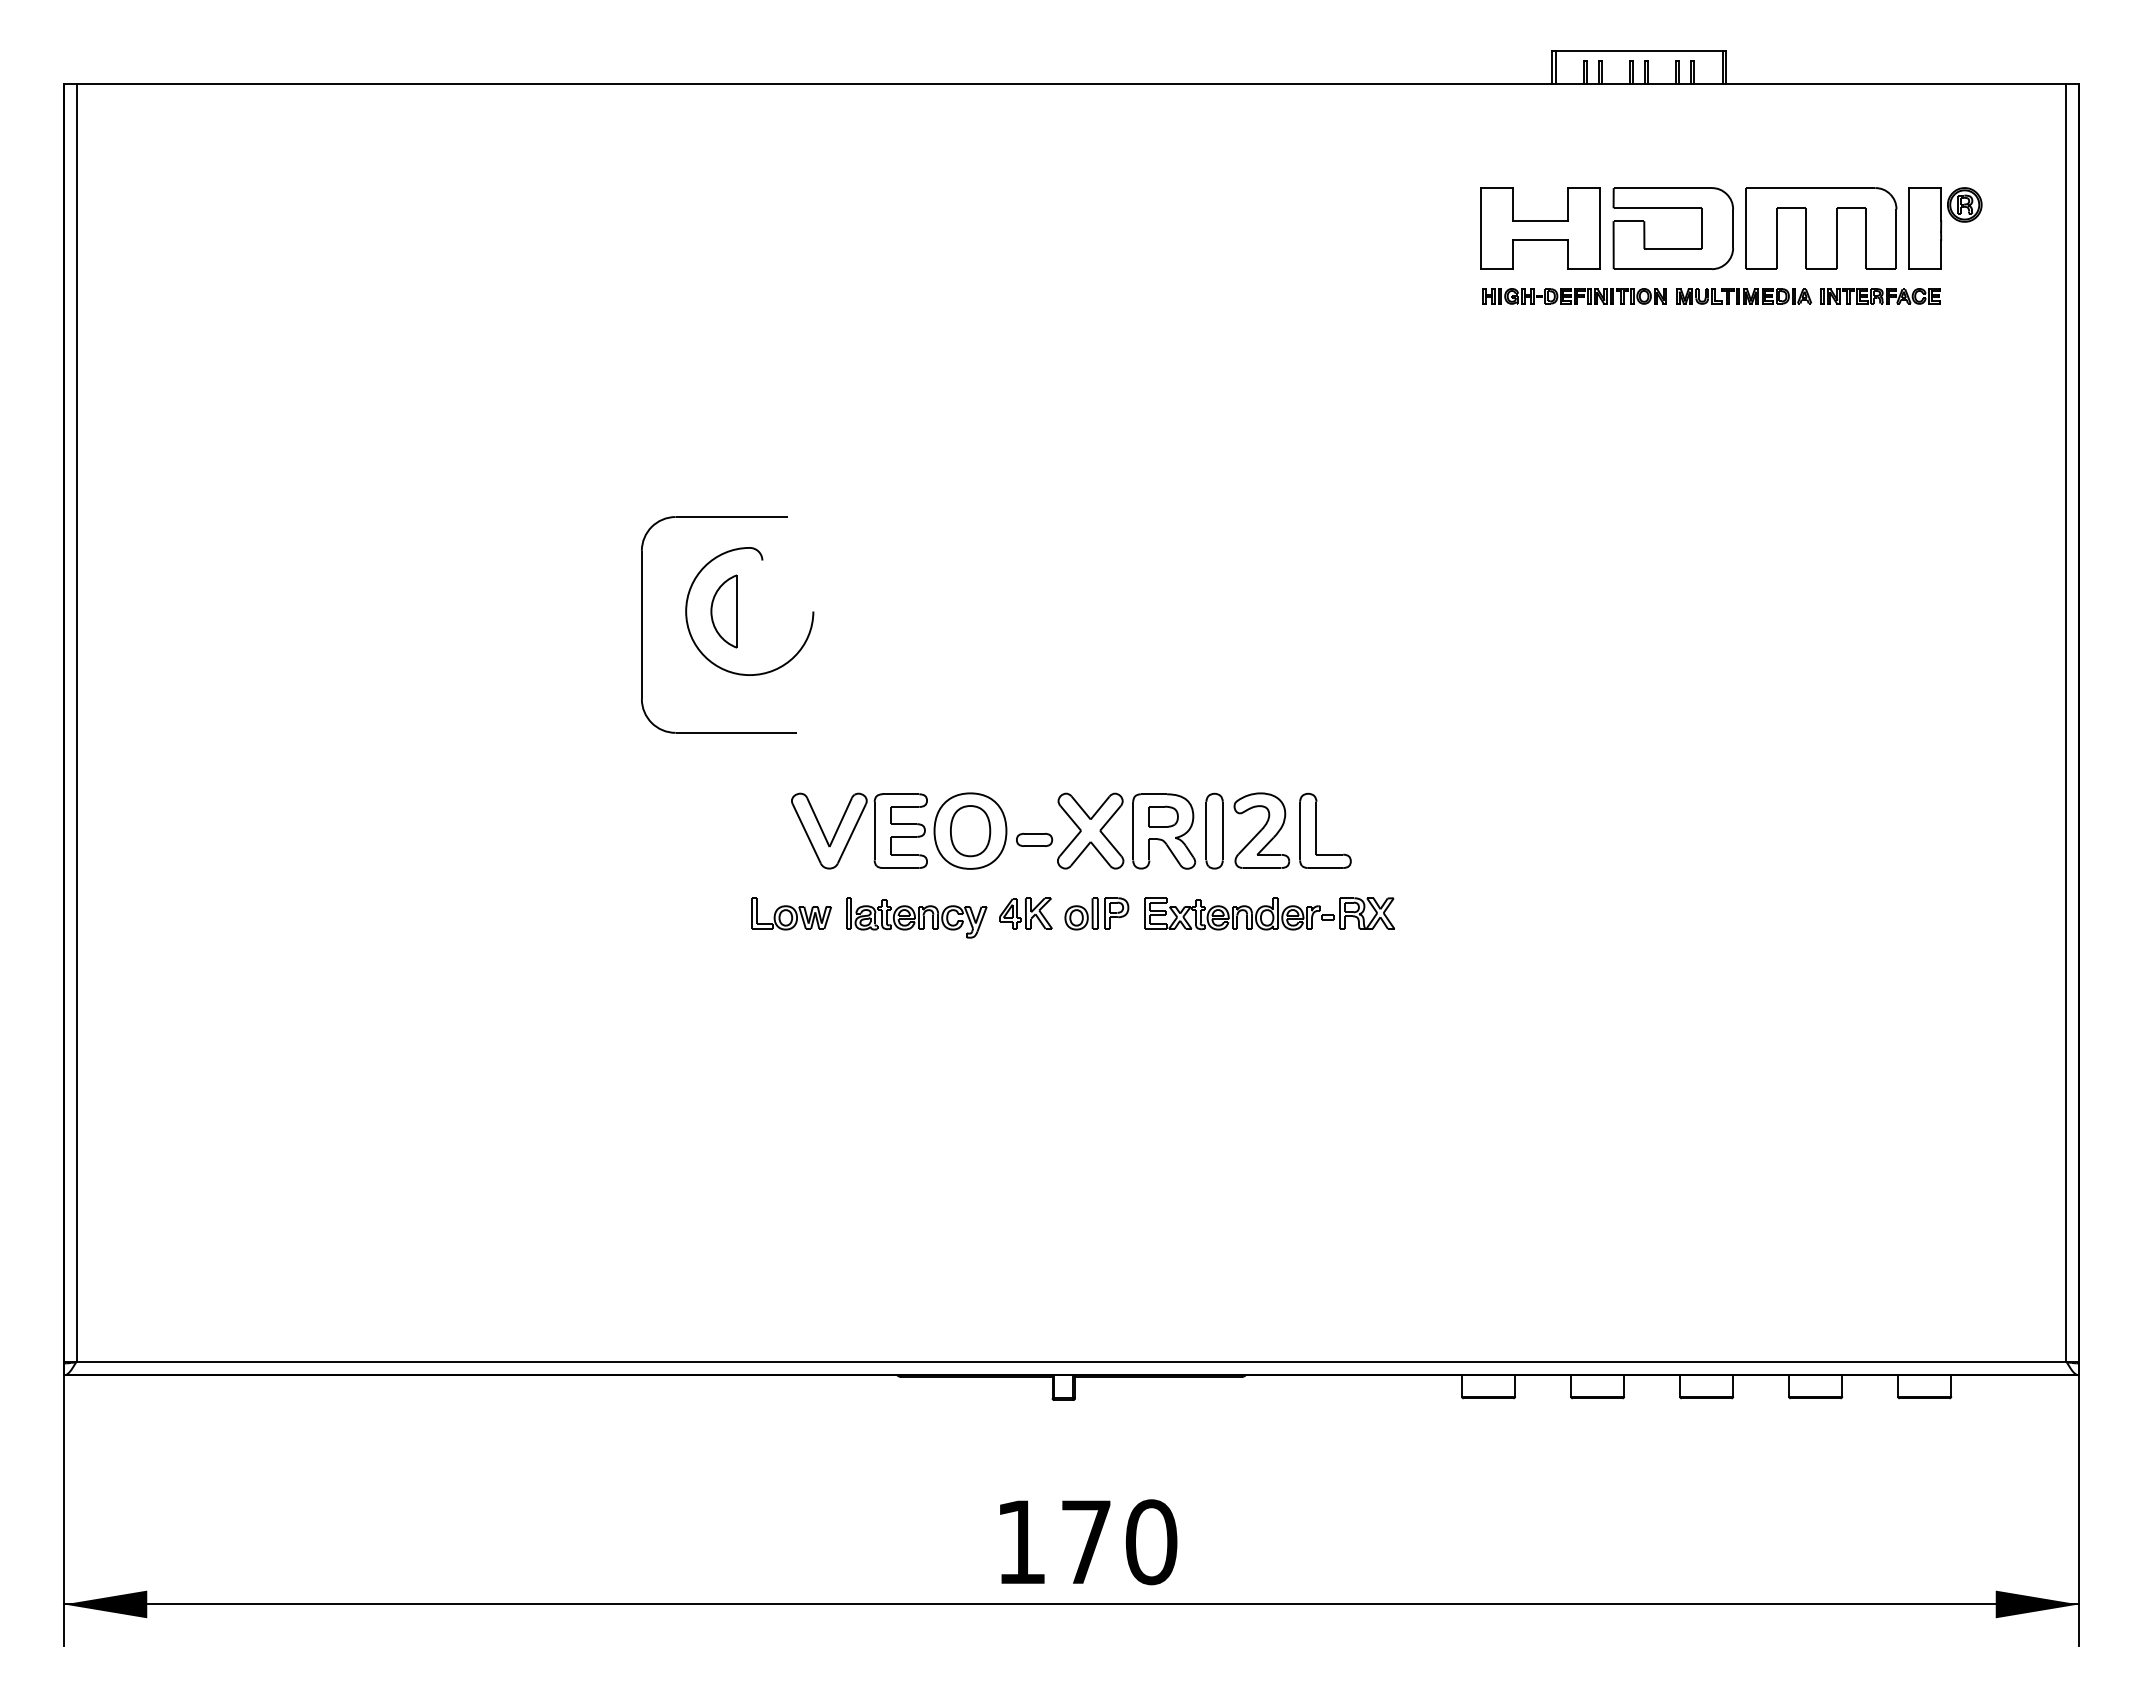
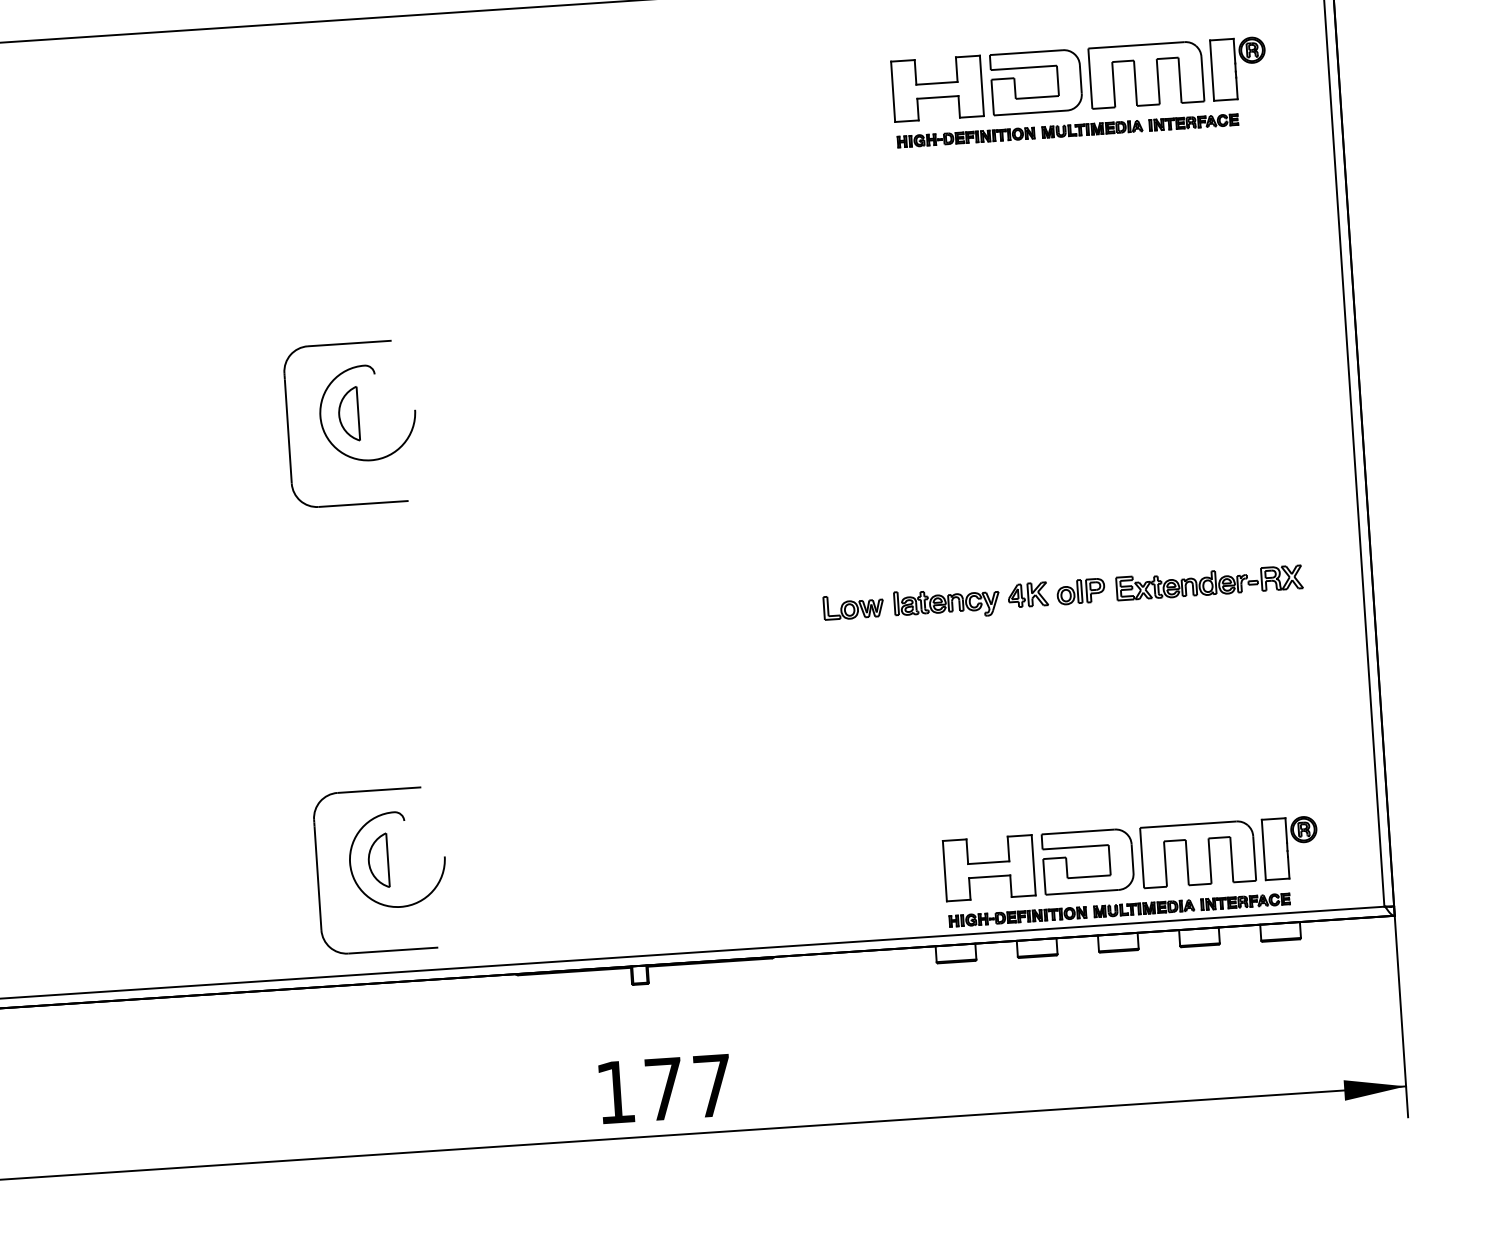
part: (1075, 825) -> (620, 556), removed
part: (1072, 917) -> (1063, 595), moved
part: (727, 1224) -> (381, 870), added
part: (1731, 1292) -> (1132, 871), added
text: (1151, 1542) -> (712, 1086), 170 -> 177

